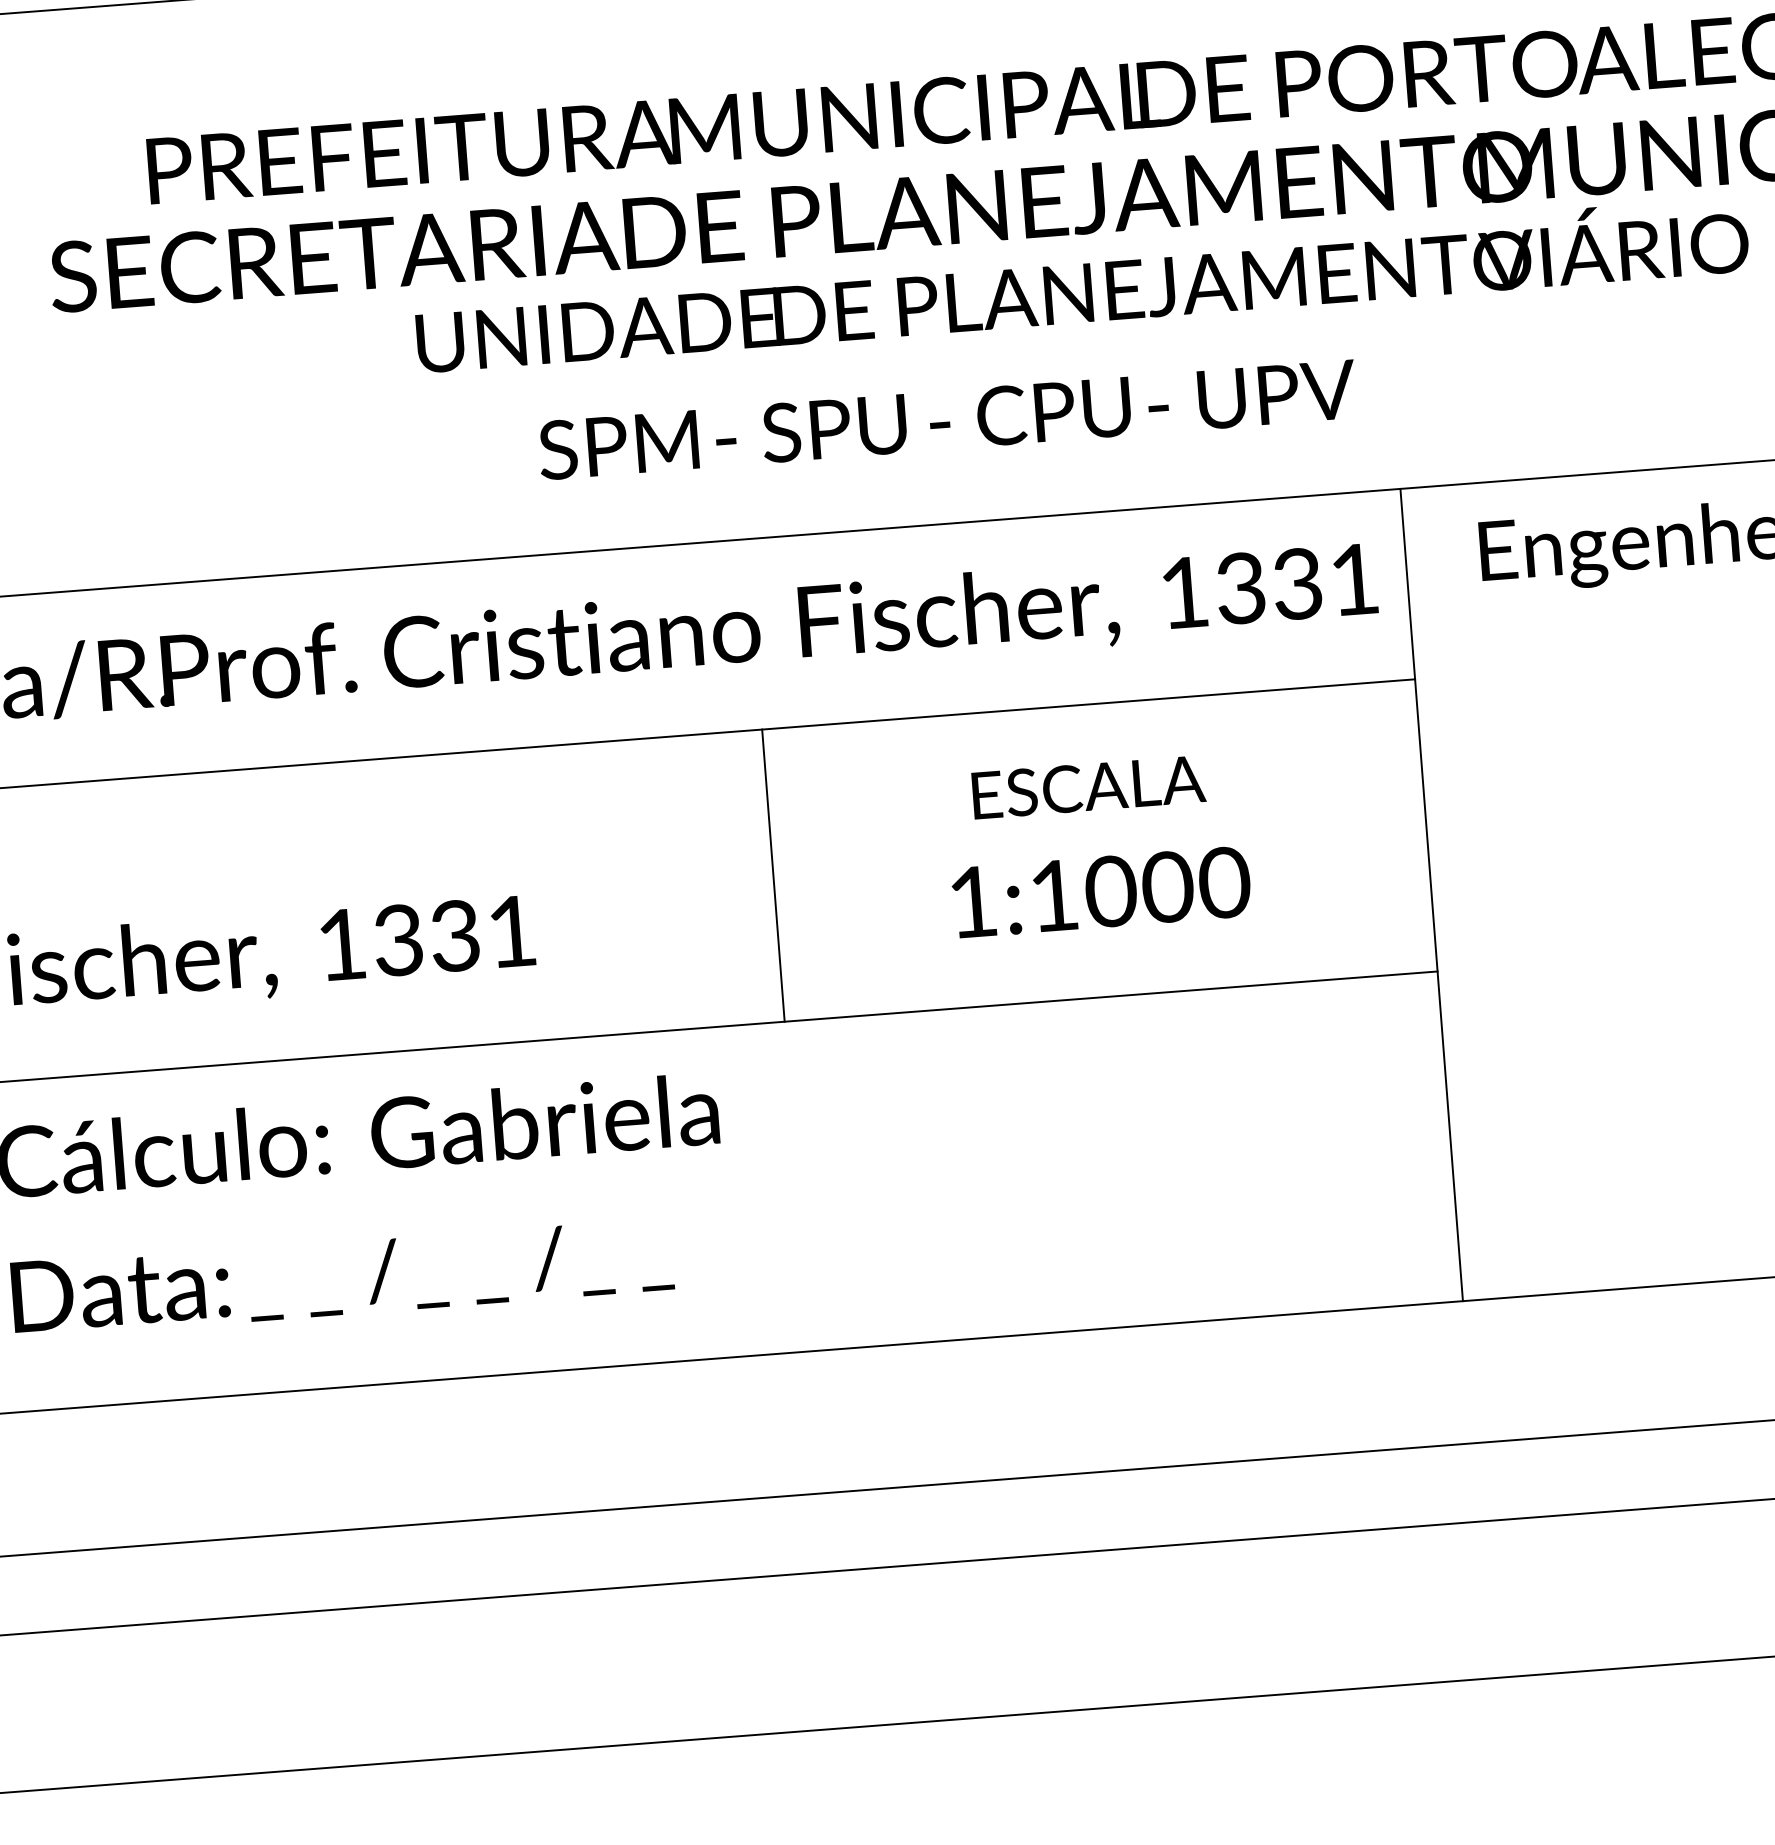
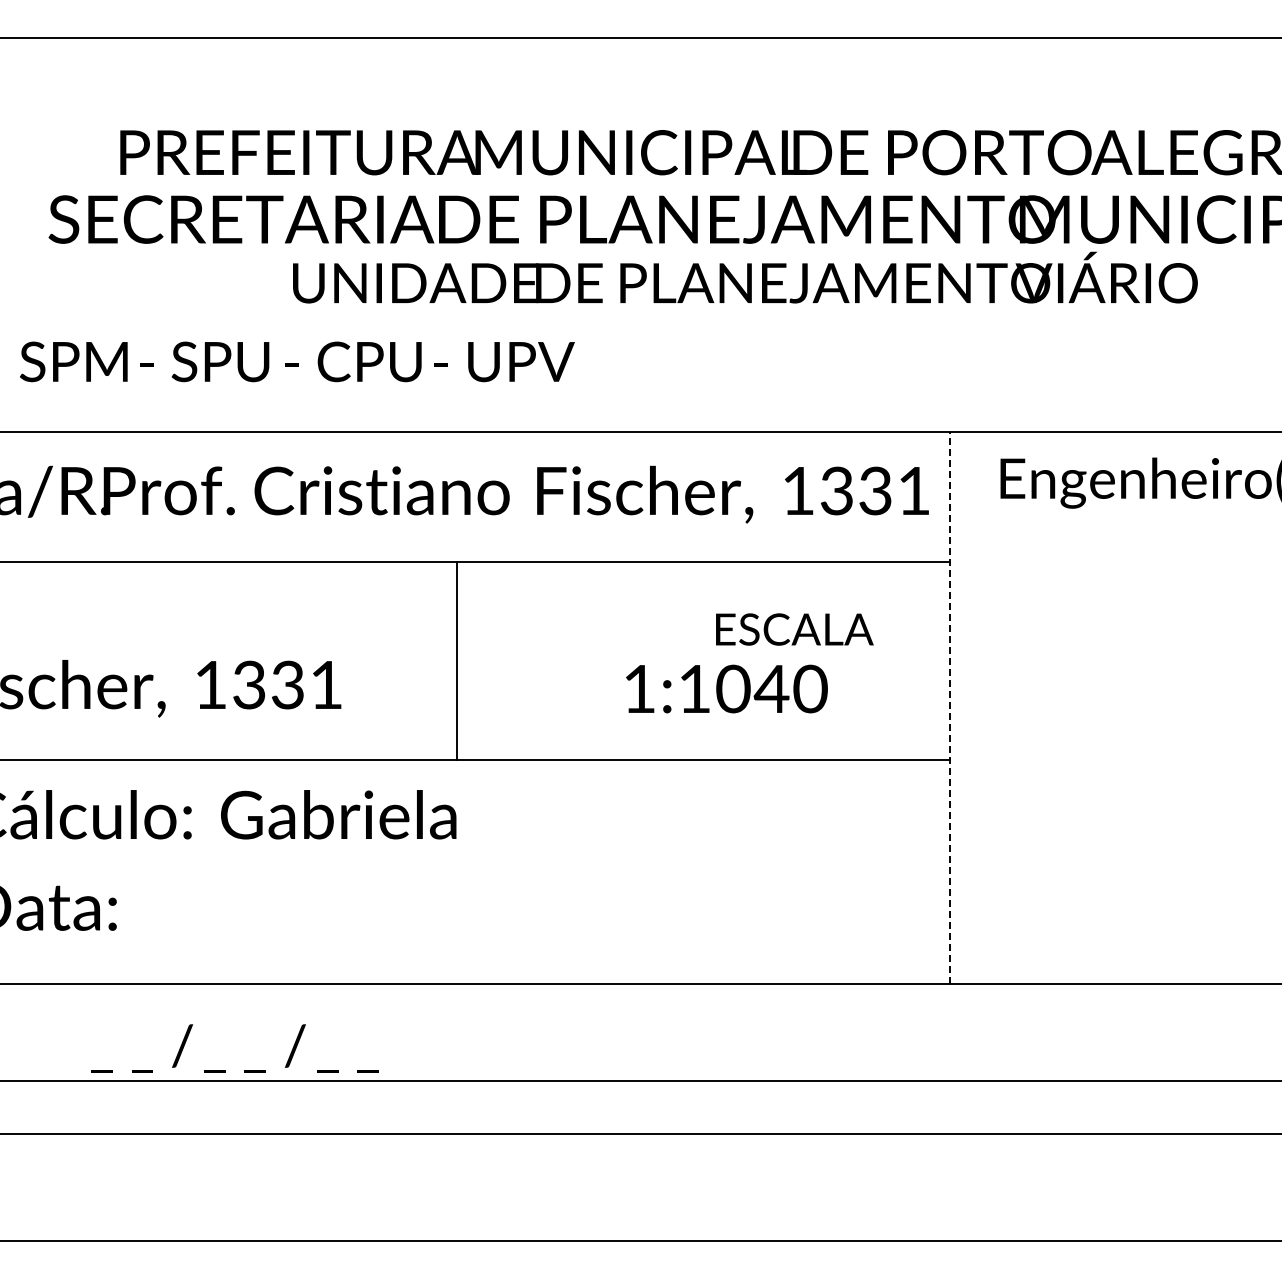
text: (947, 419) -> (297, 361), moved
text: (1088, 787) -> (794, 629), moved
line: (774, 875) -> (457, 660), moved
text: (1167, 886) -> (771, 688), 1:1000 -> 1:1040
line: (1431, 894) -> (949, 707), solid -> dashed
text: (459, 1269) -> (234, 1048), moved

